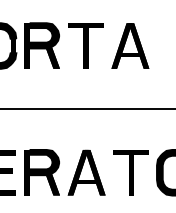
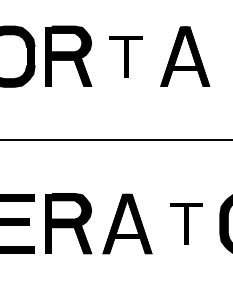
part: (85, 45) -> (125, 56), size x0.7
part: (131, 172) -> (186, 223), size x0.7

